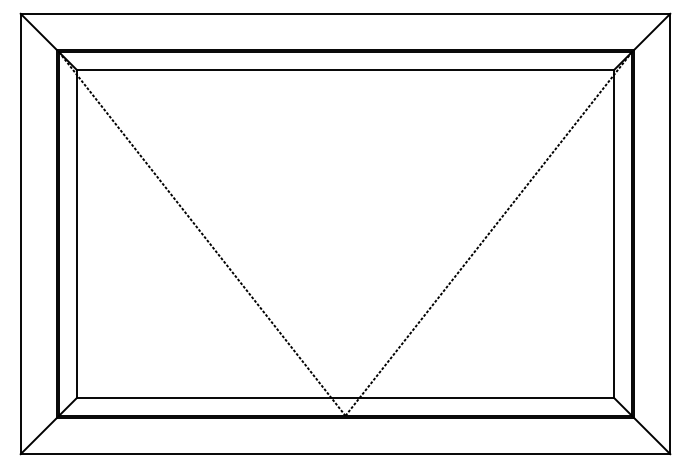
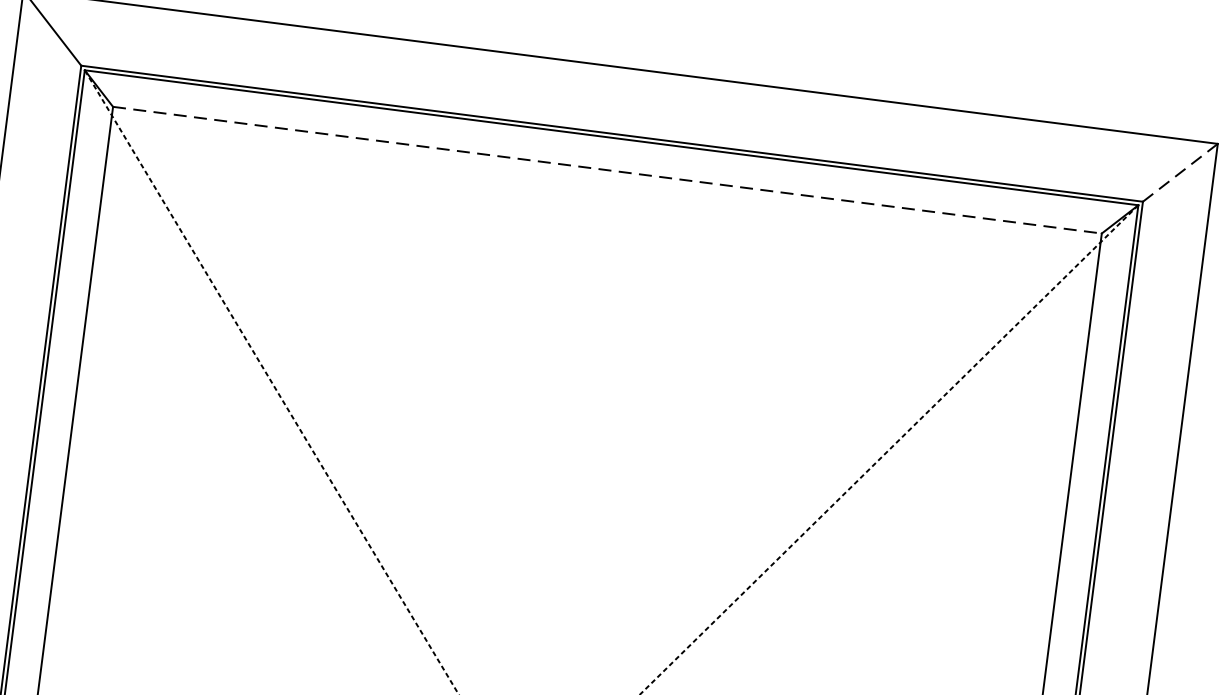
line: (652, 31) -> (1180, 172), solid -> dashed
line: (345, 69) -> (607, 169), solid -> dashed

